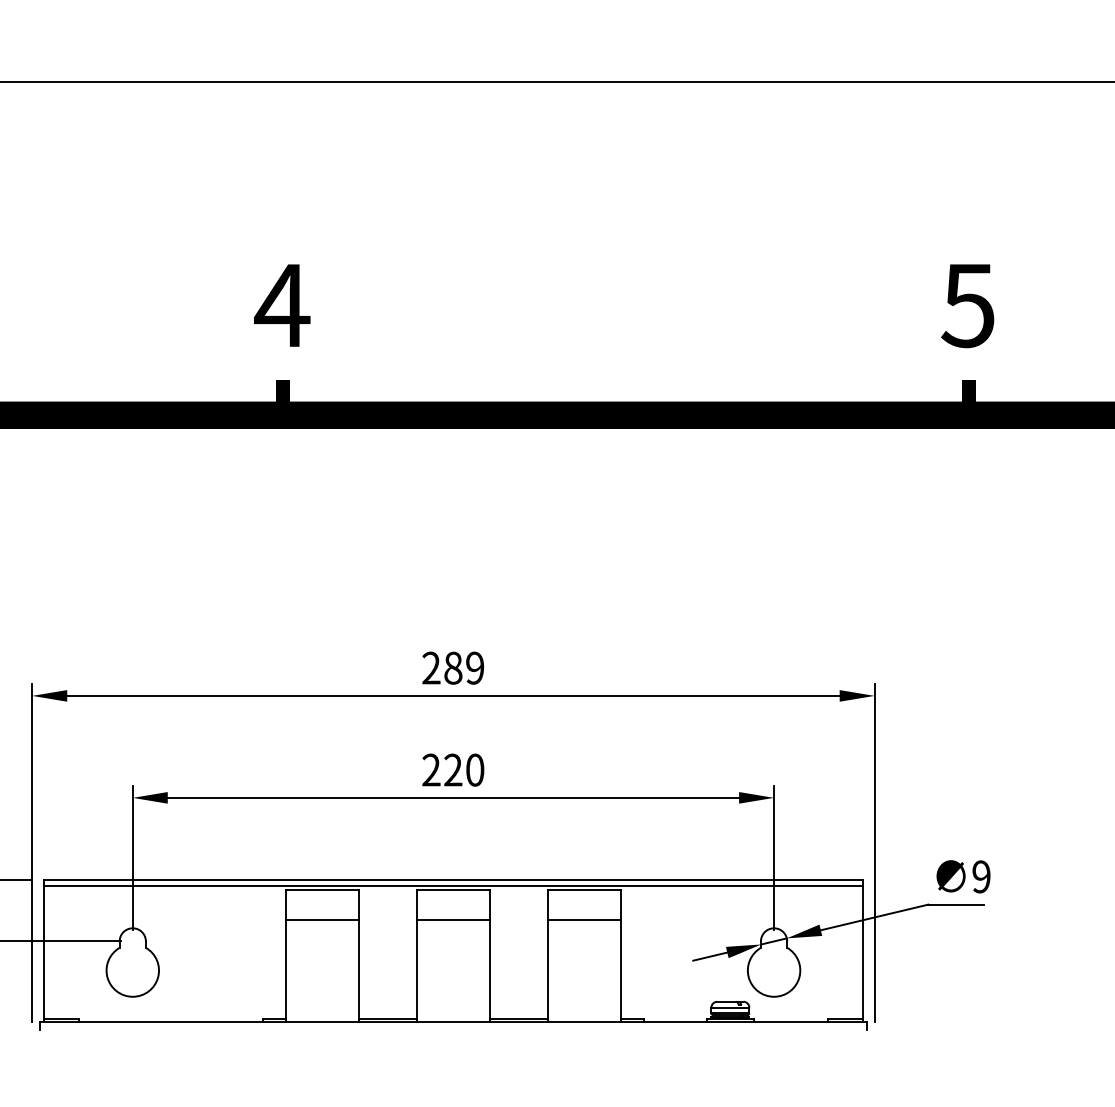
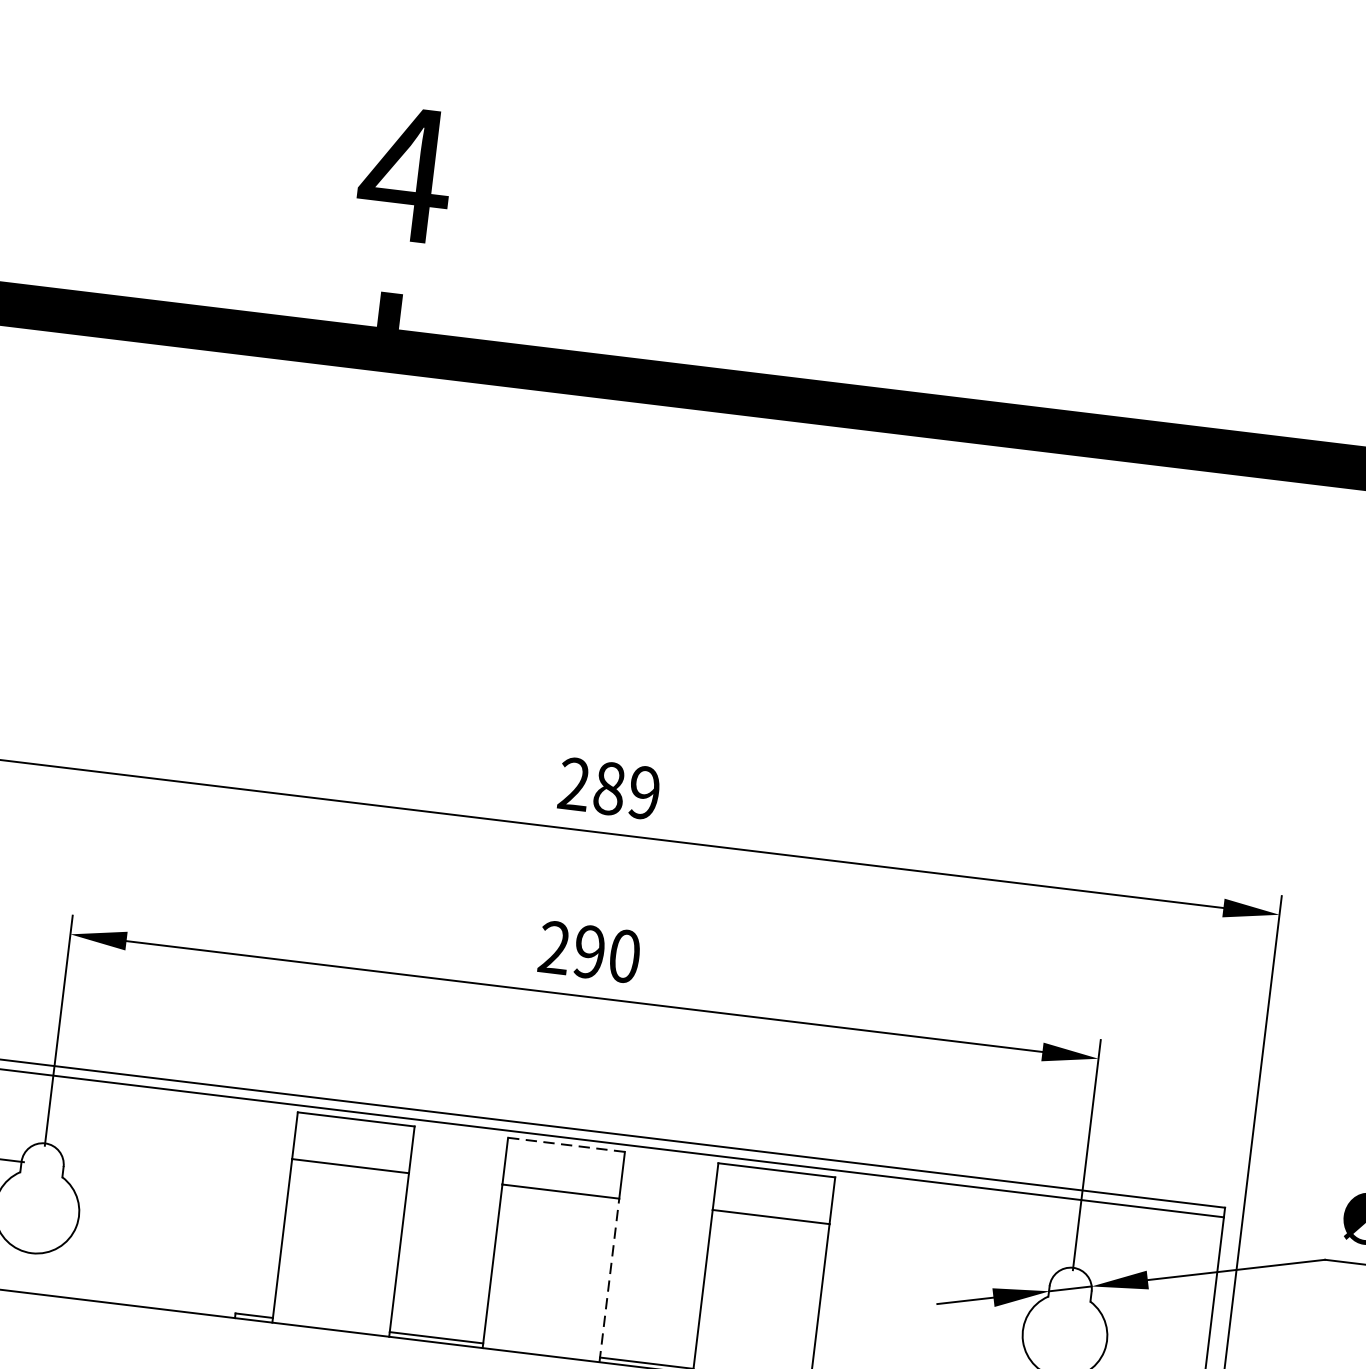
text: (453, 769) -> (590, 951), 220 -> 290
line: (453, 890) -> (566, 1145), solid -> dashed
line: (489, 970) -> (608, 1280), solid -> dashed

